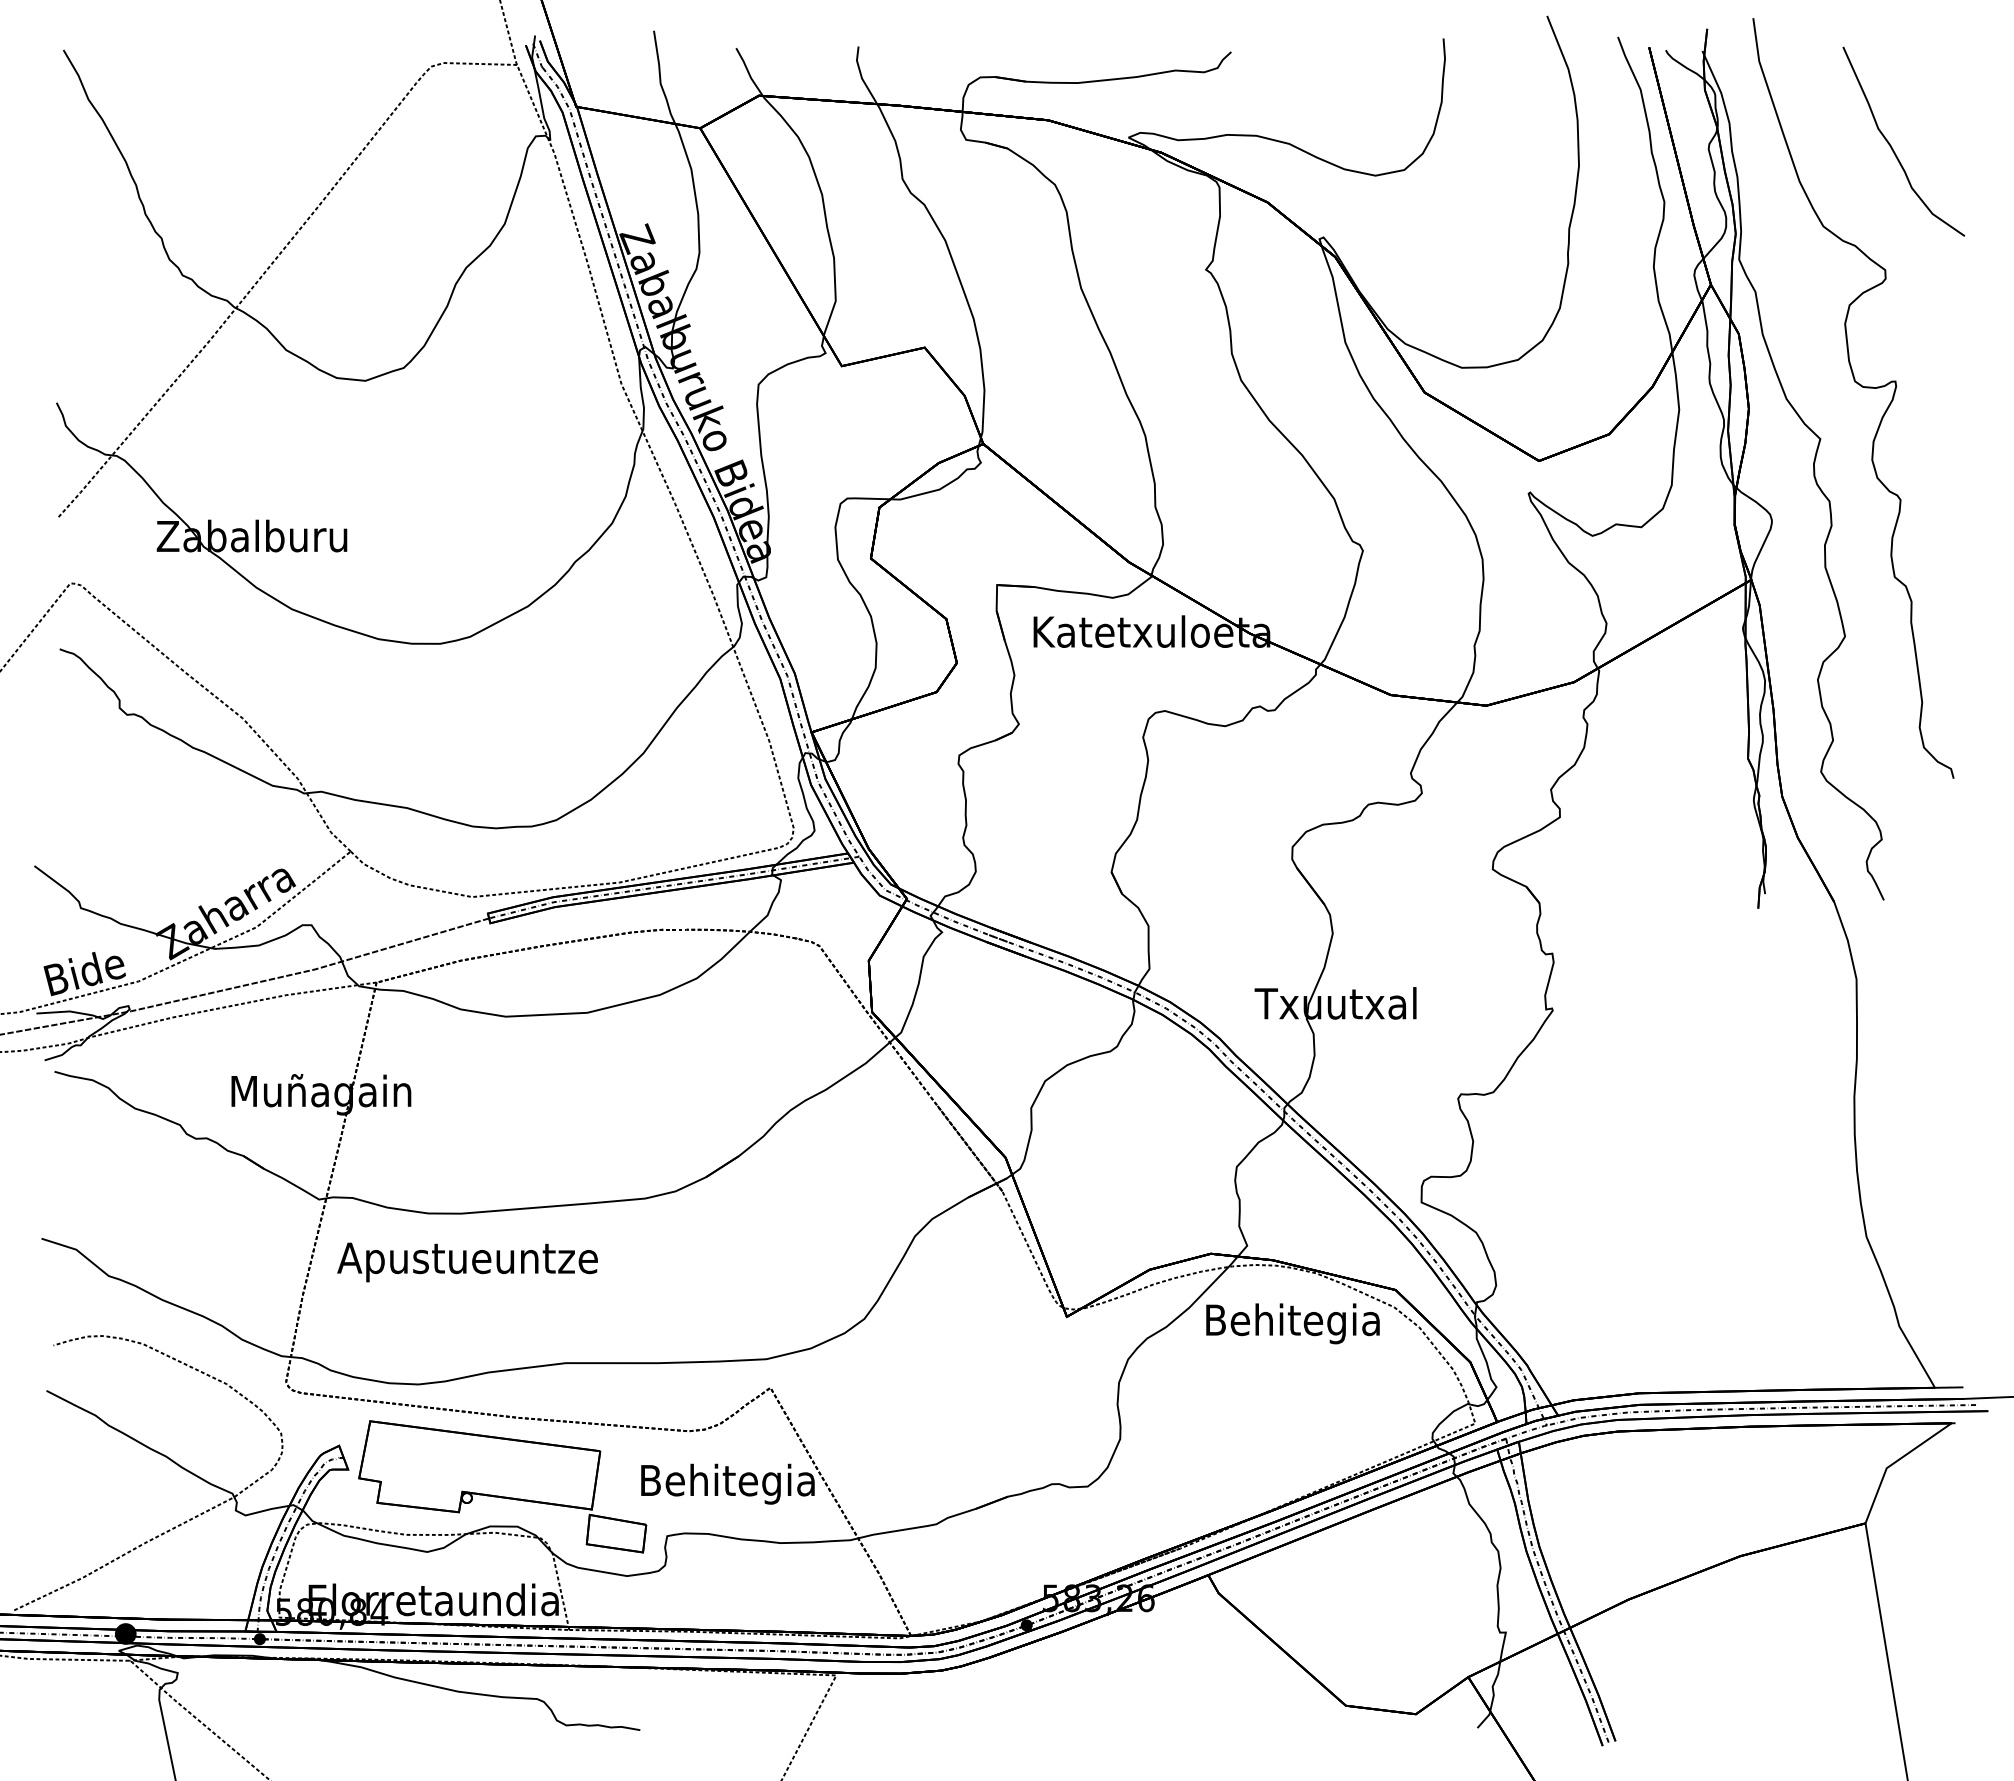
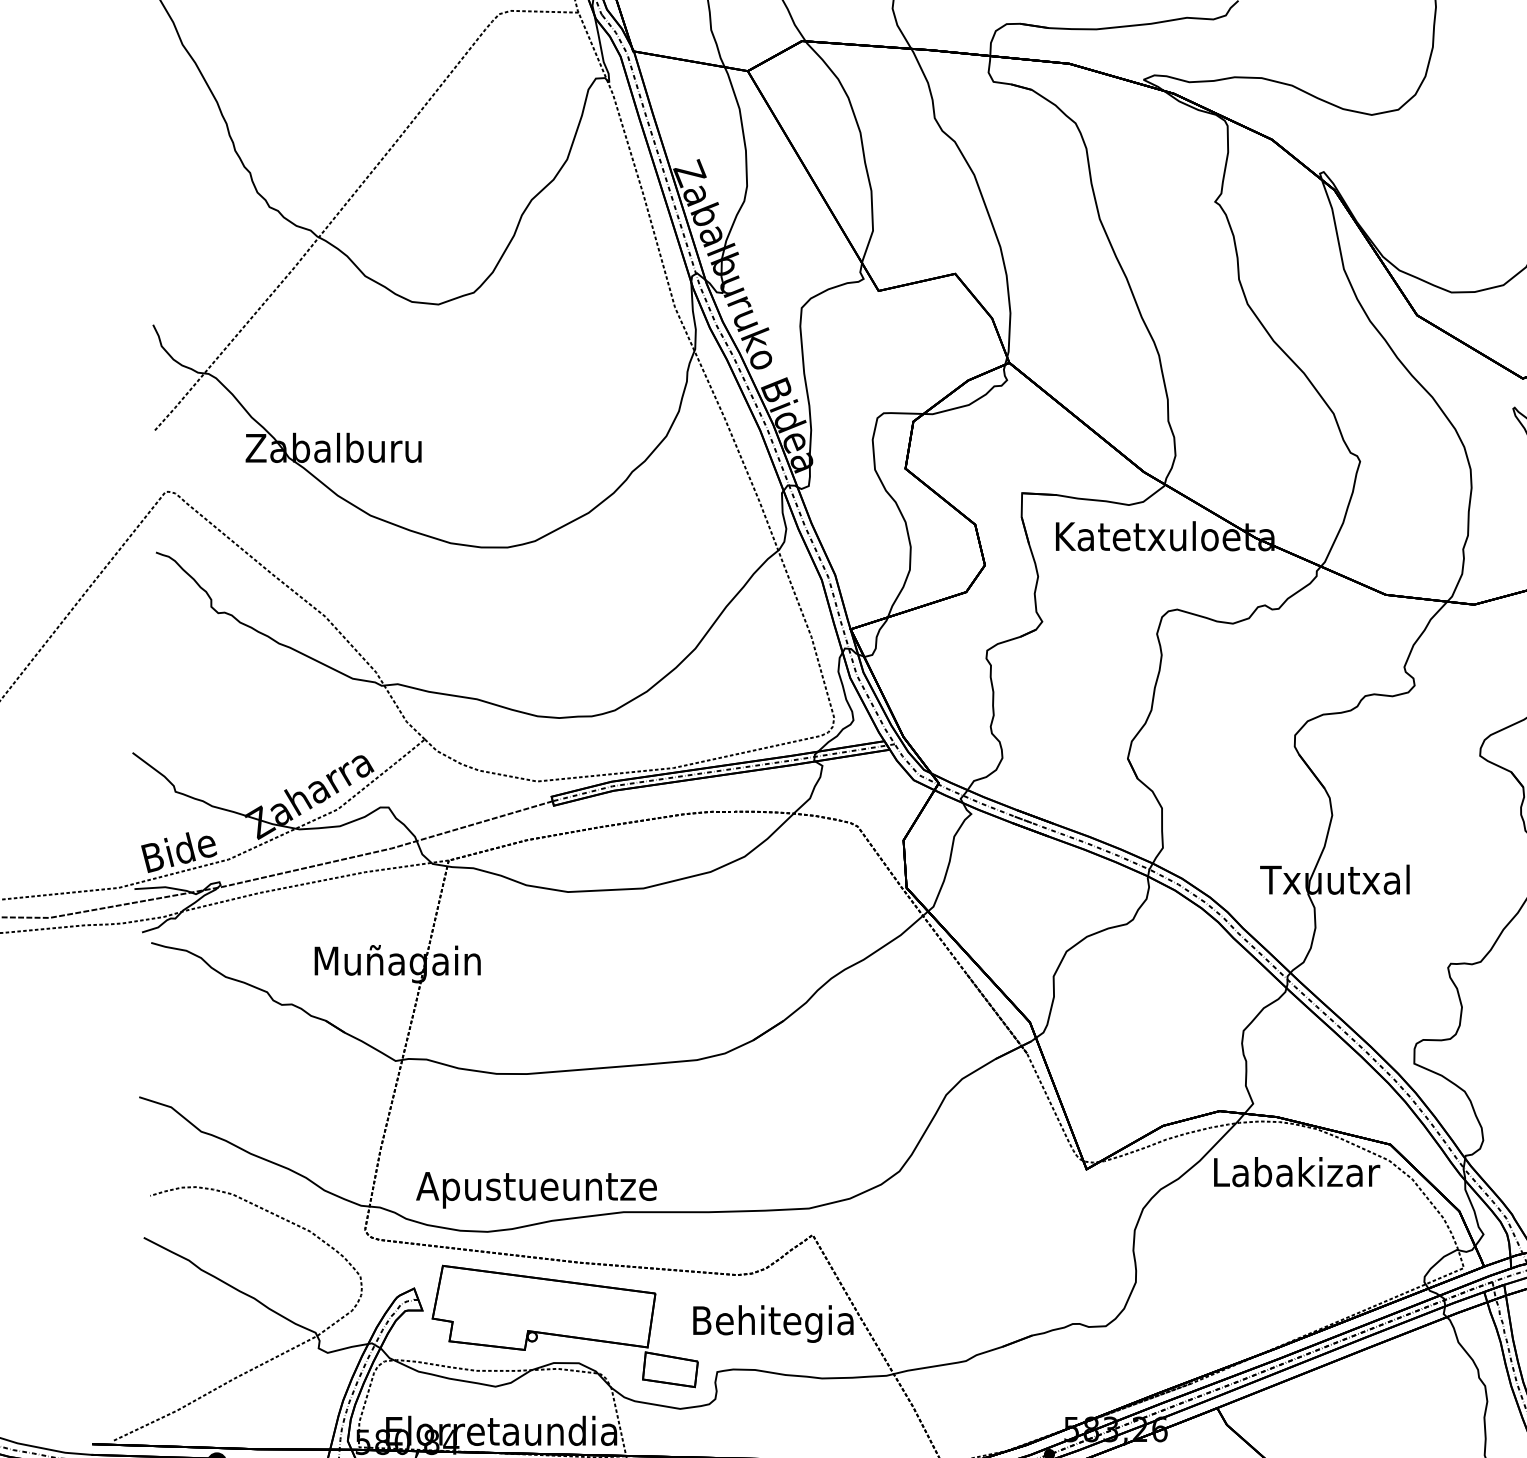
text: (467, 1262) -> (536, 1190), moved
text: (1294, 1323) -> (1296, 1175), Behitegia -> Labakizar

